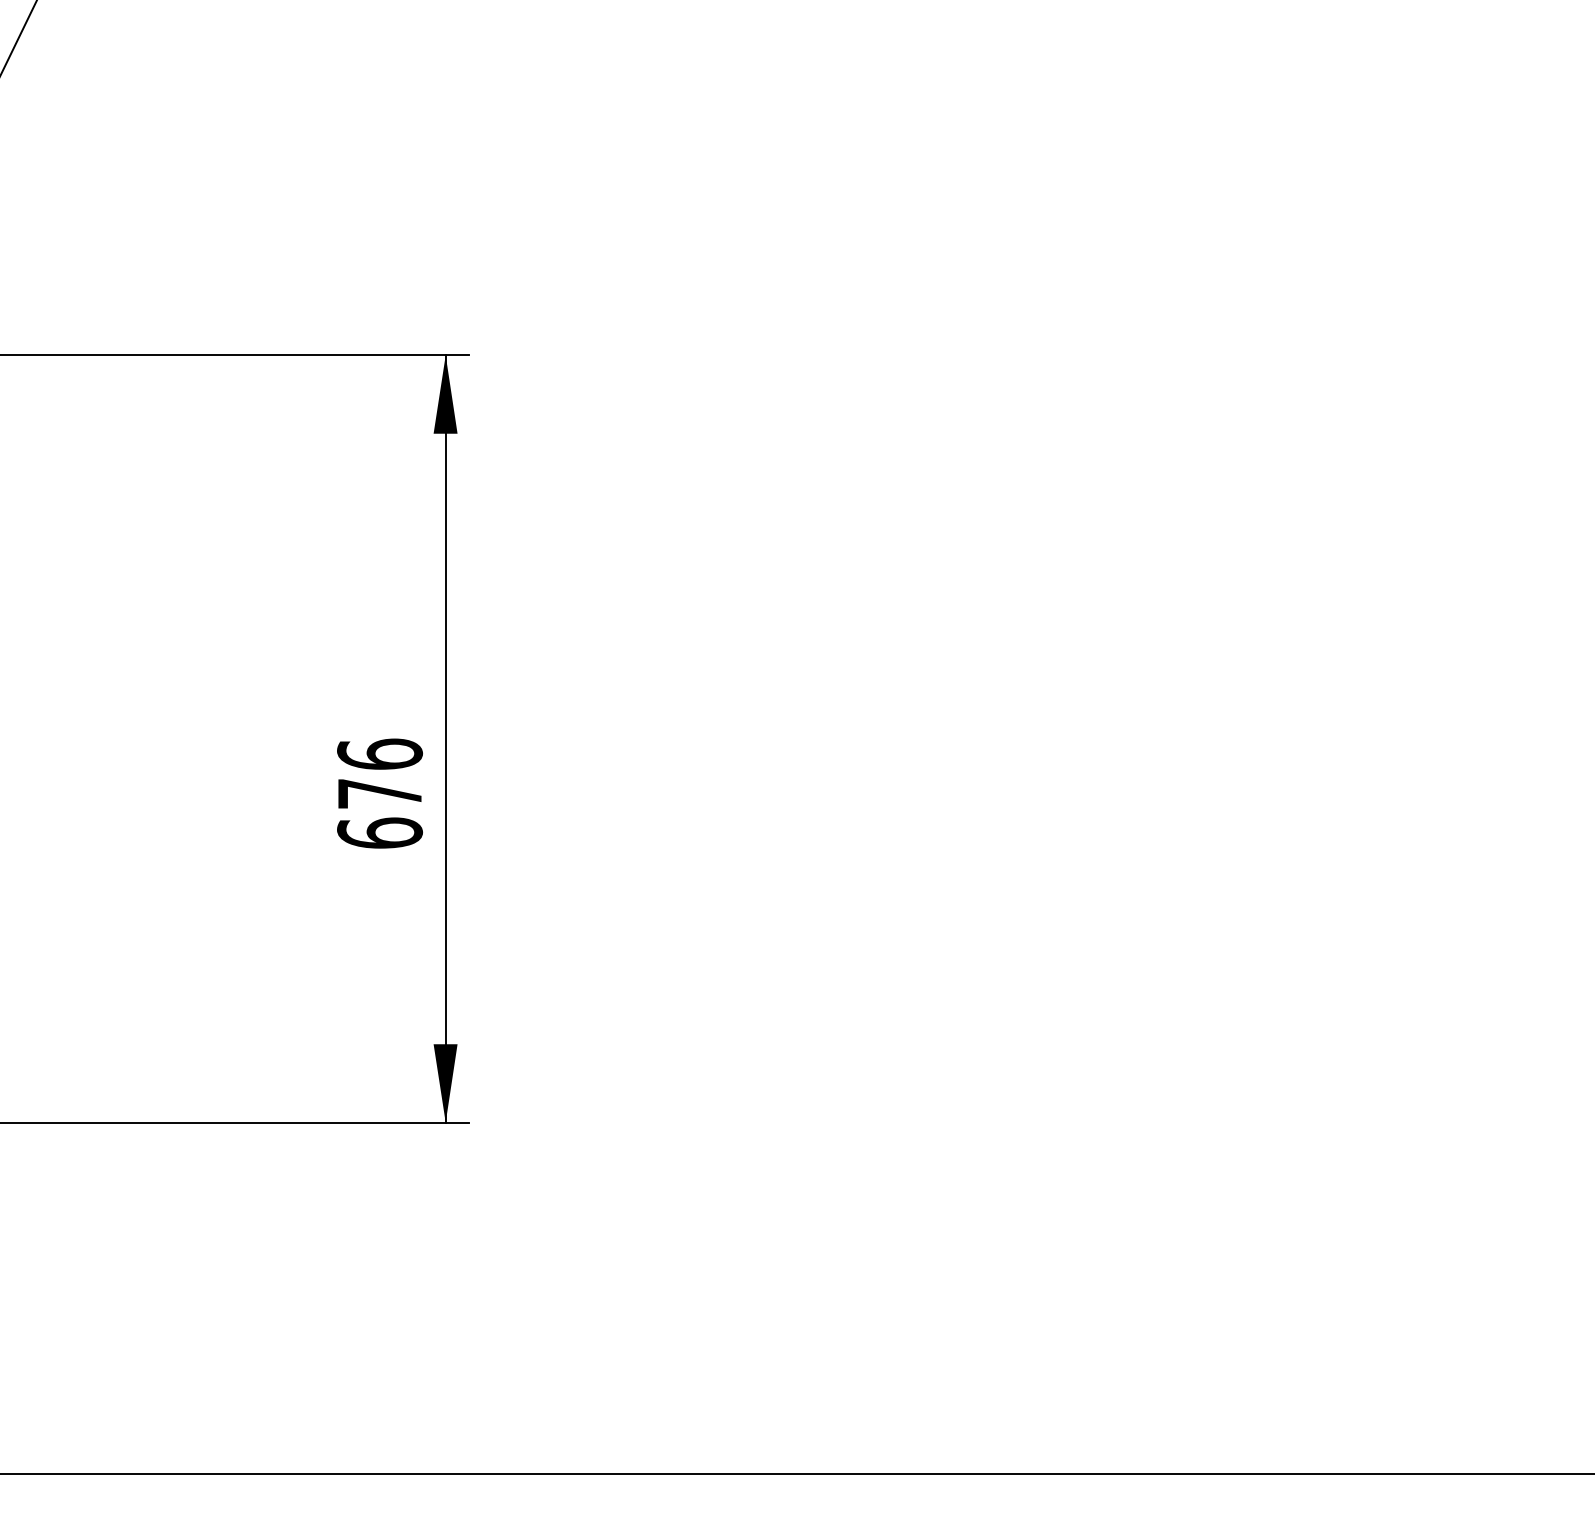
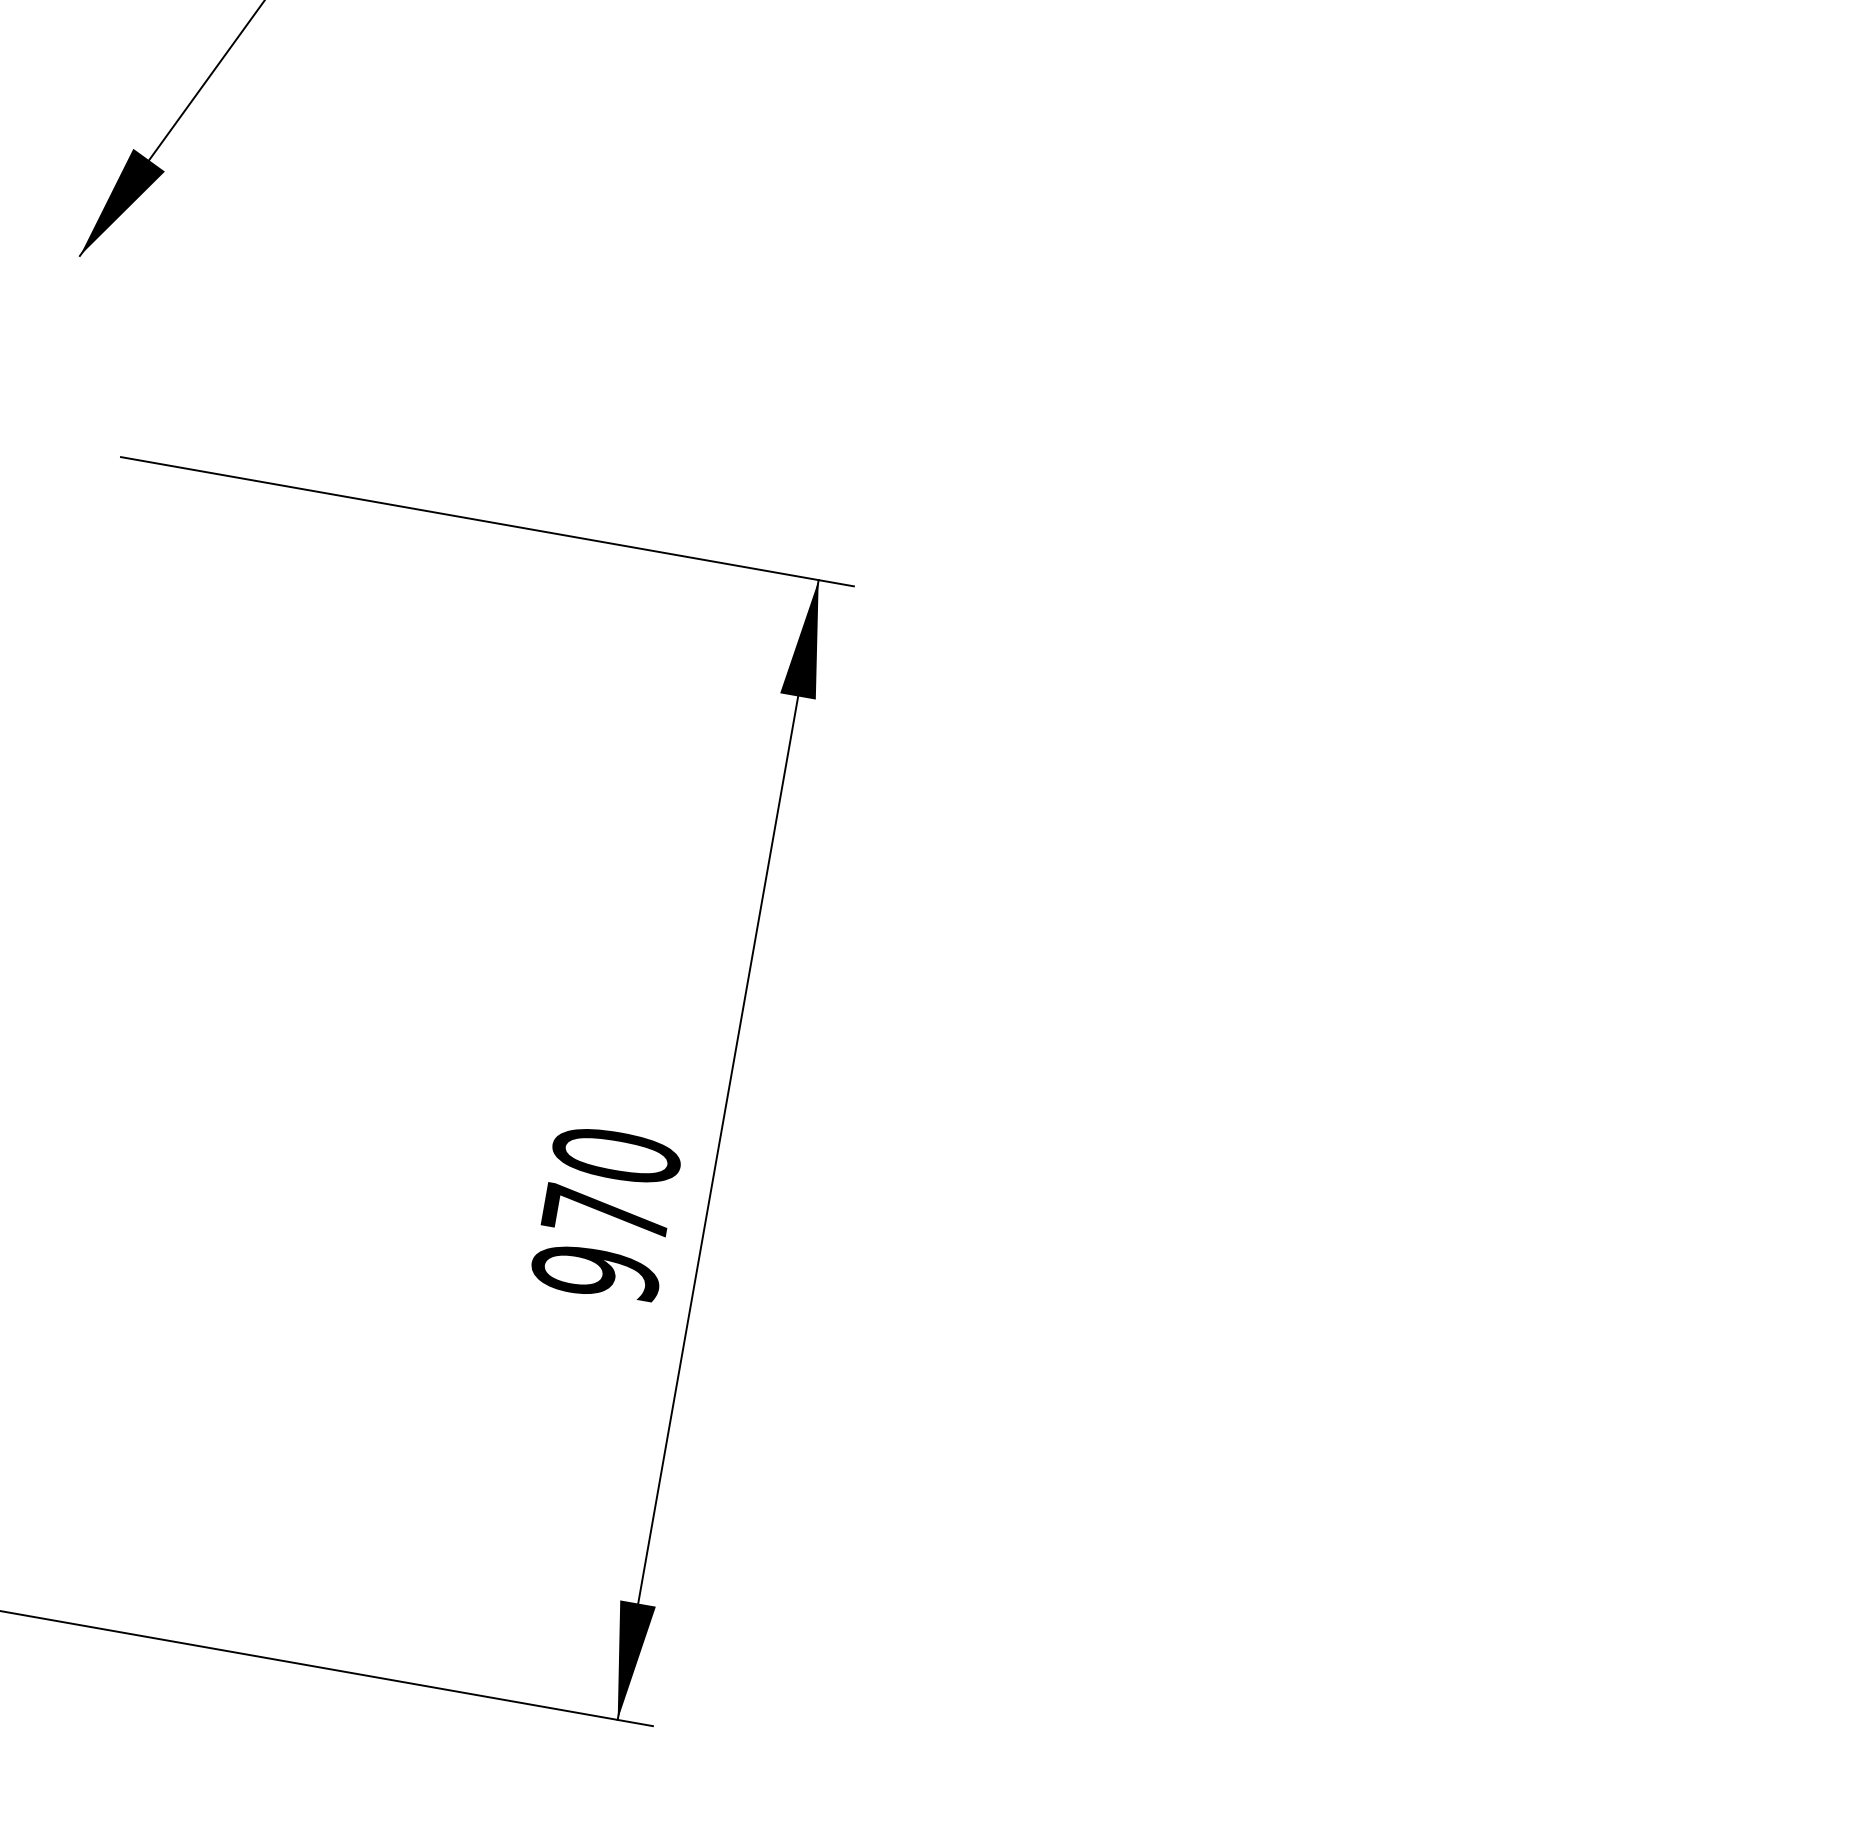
text: (380, 793) -> (607, 1213), 676 -> 970

